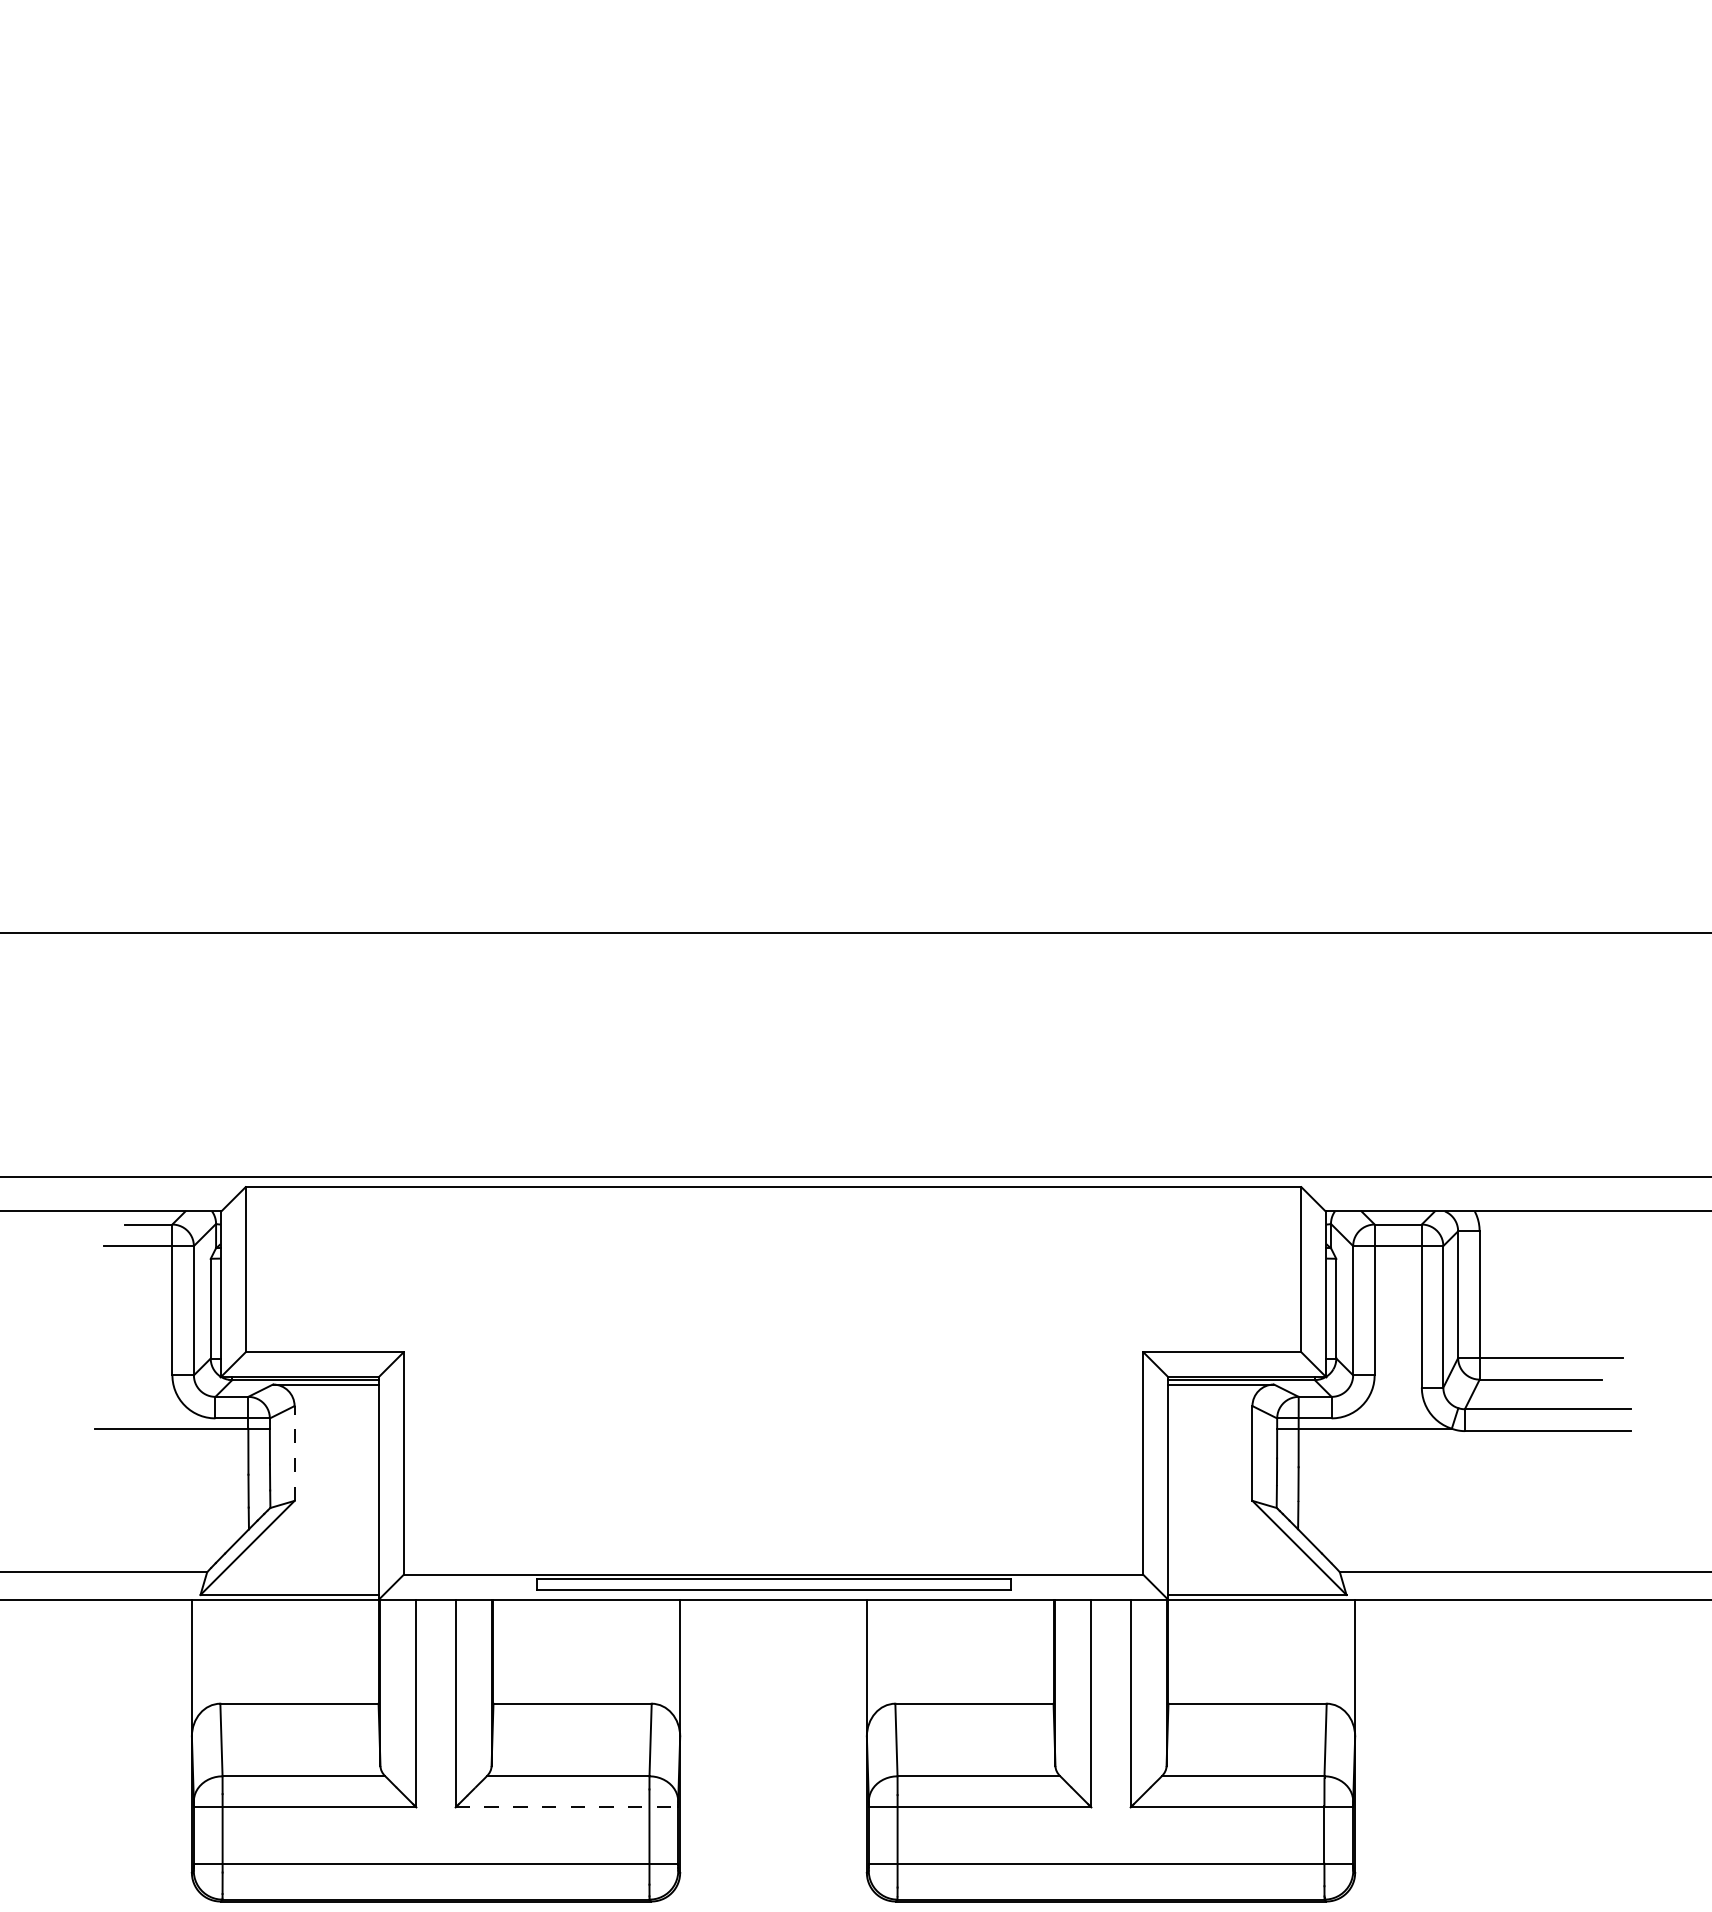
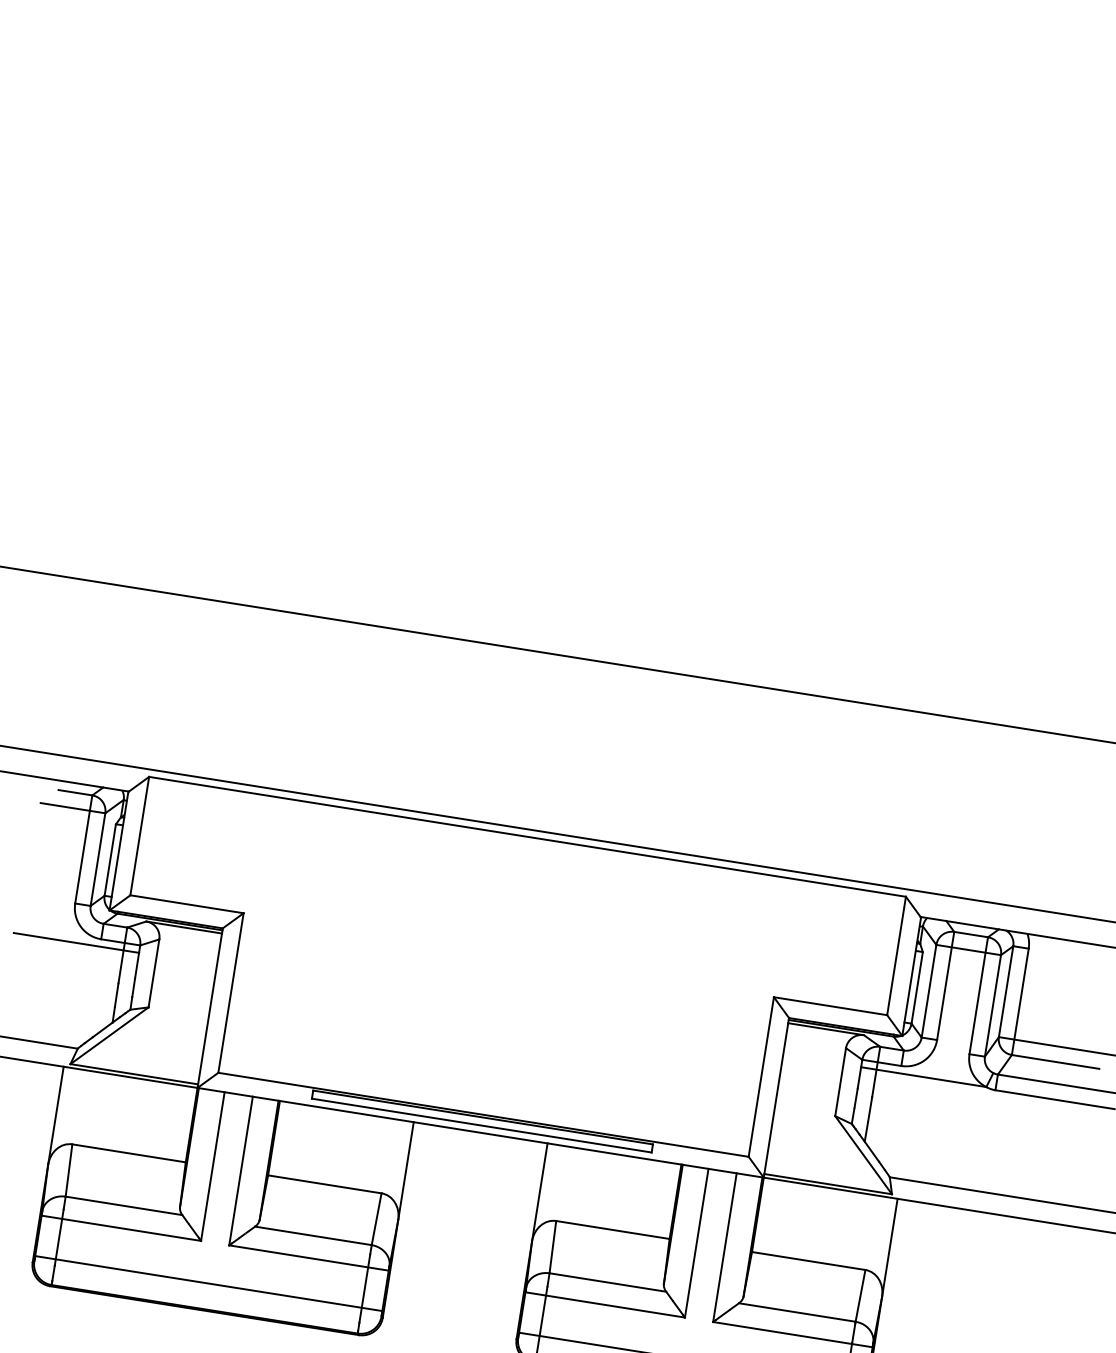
line: (294, 1452) -> (154, 972), dashed -> solid
line: (567, 1807) -> (309, 1258), dashed -> solid

